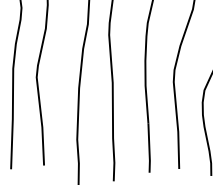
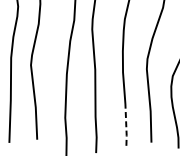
line: (149, 148) -> (126, 125), solid -> dashed

